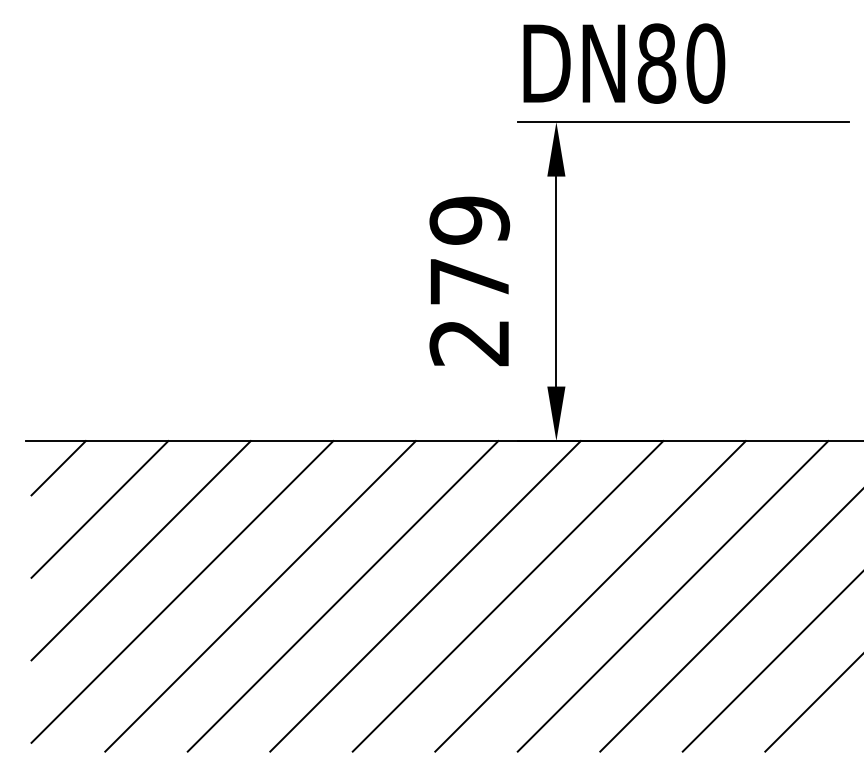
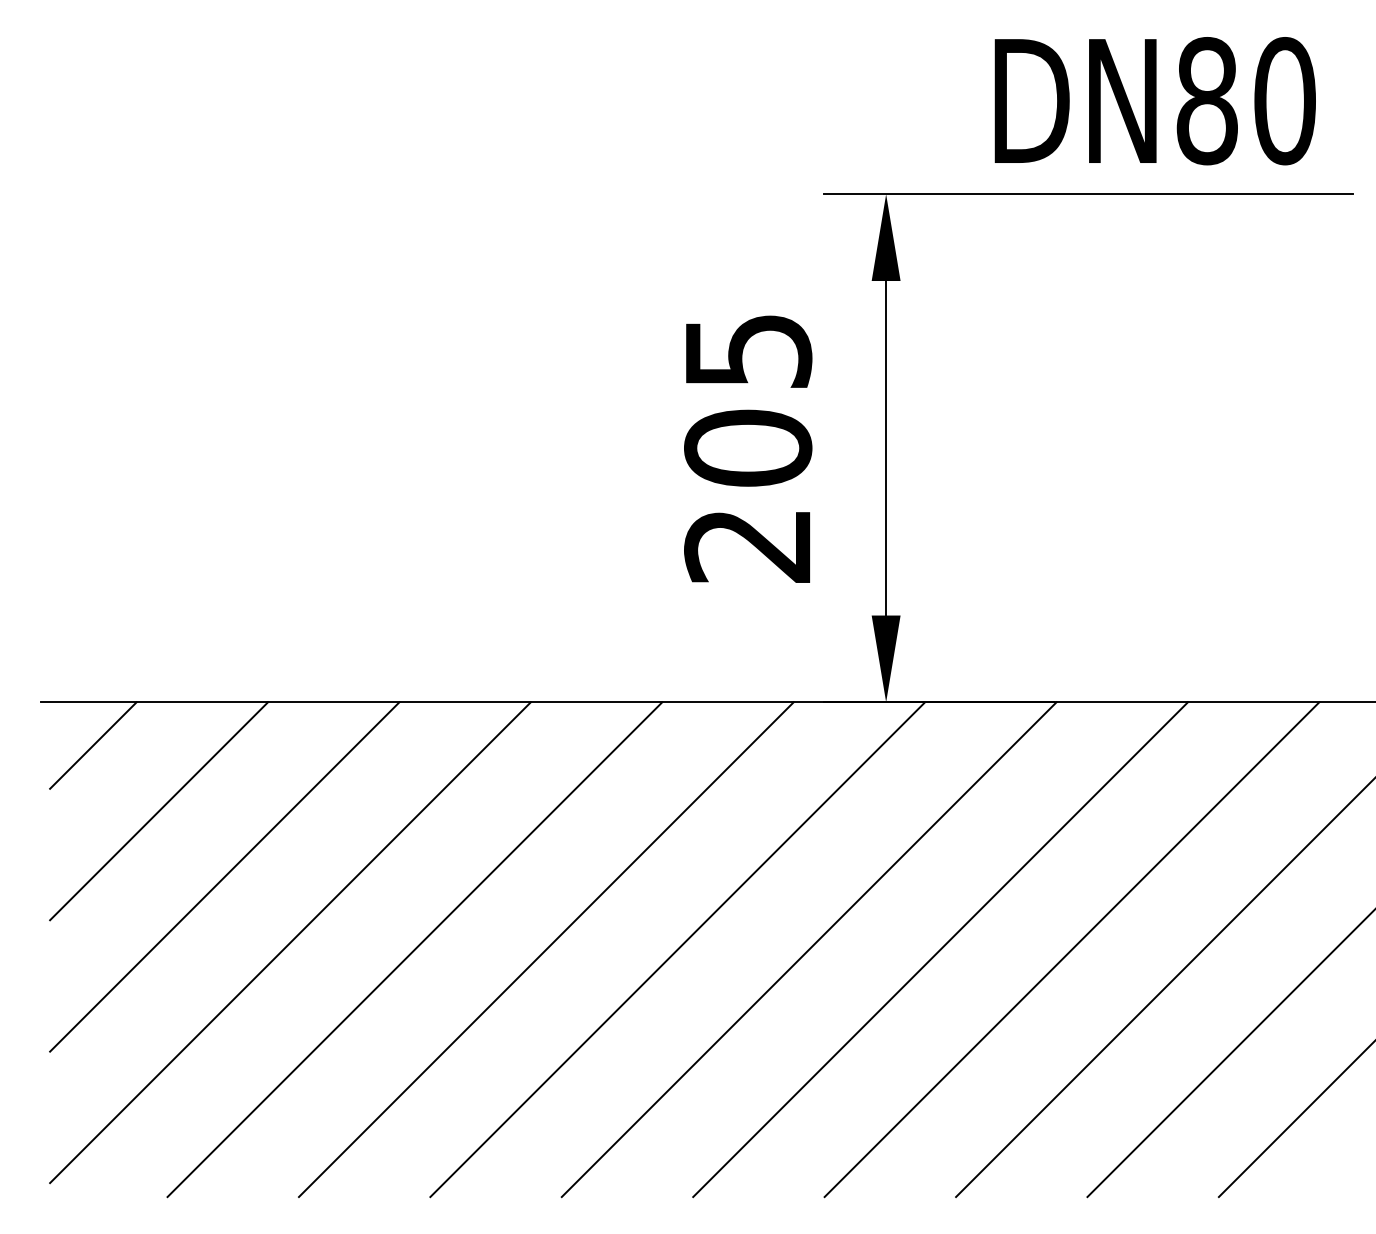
text: (624, 63) -> (1155, 100), moved
text: (469, 250) -> (747, 398), 279 -> 205

